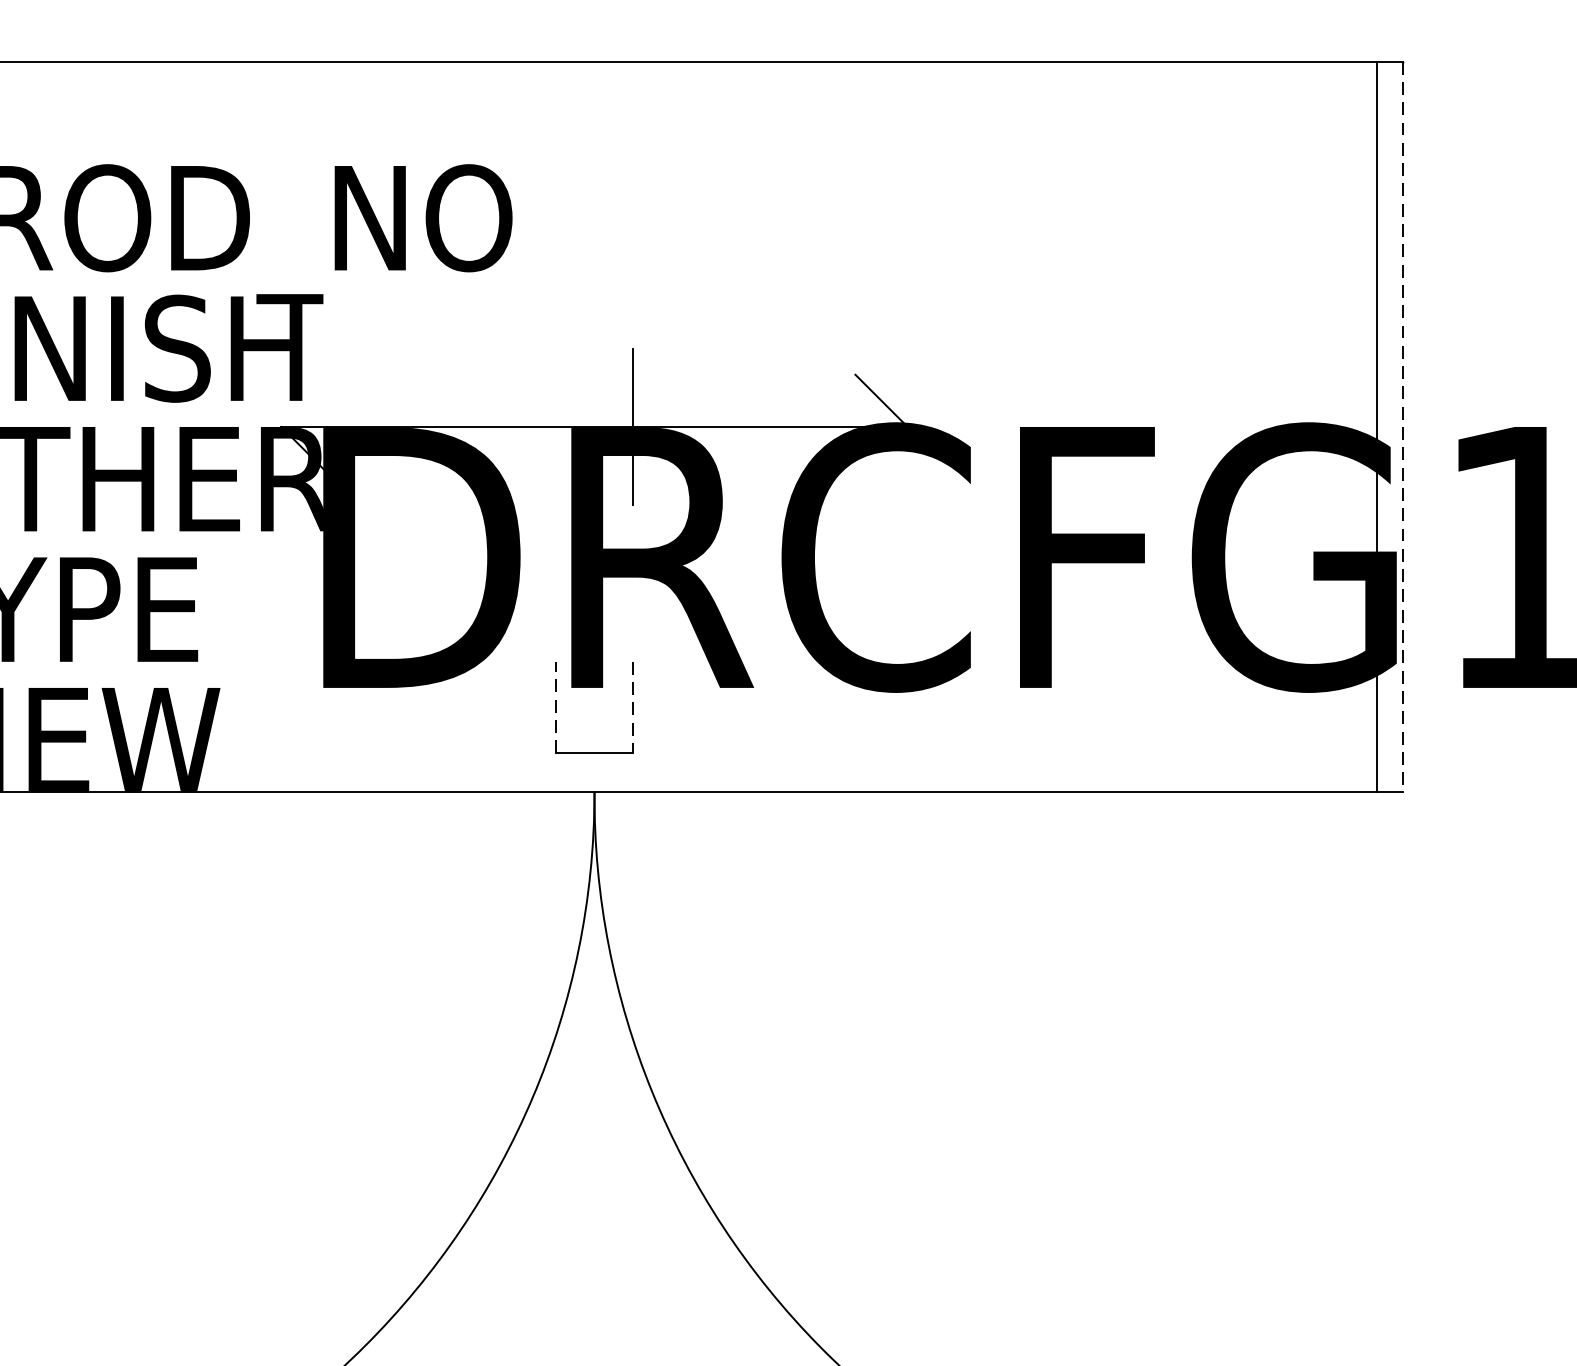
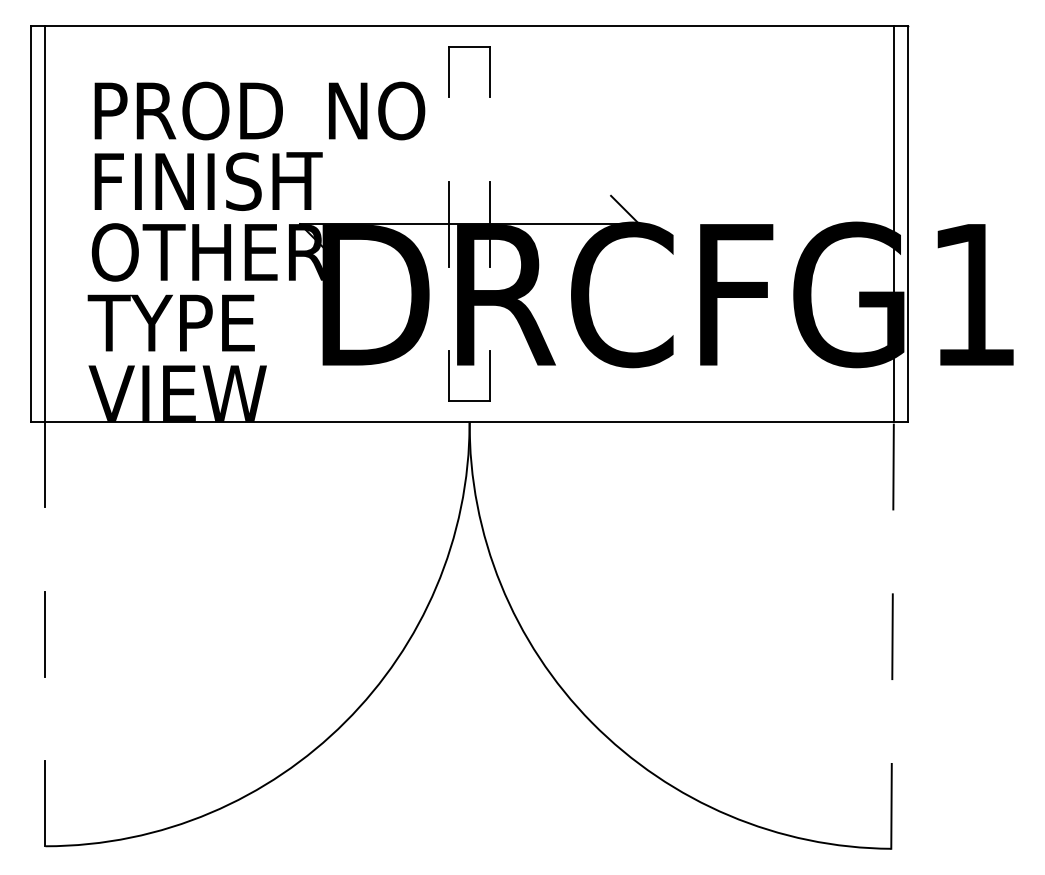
part: (557, 145) -> (449, 71), added
line: (555, 425) -> (448, 223), added
line: (1402, 427) -> (907, 224), dashed -> solid
line: (555, 708) -> (448, 376), dashed -> solid
line: (632, 708) -> (490, 376), dashed -> solid
line: (1376, 874) -> (893, 466), added
line: (1374, 1188) -> (892, 636), added

